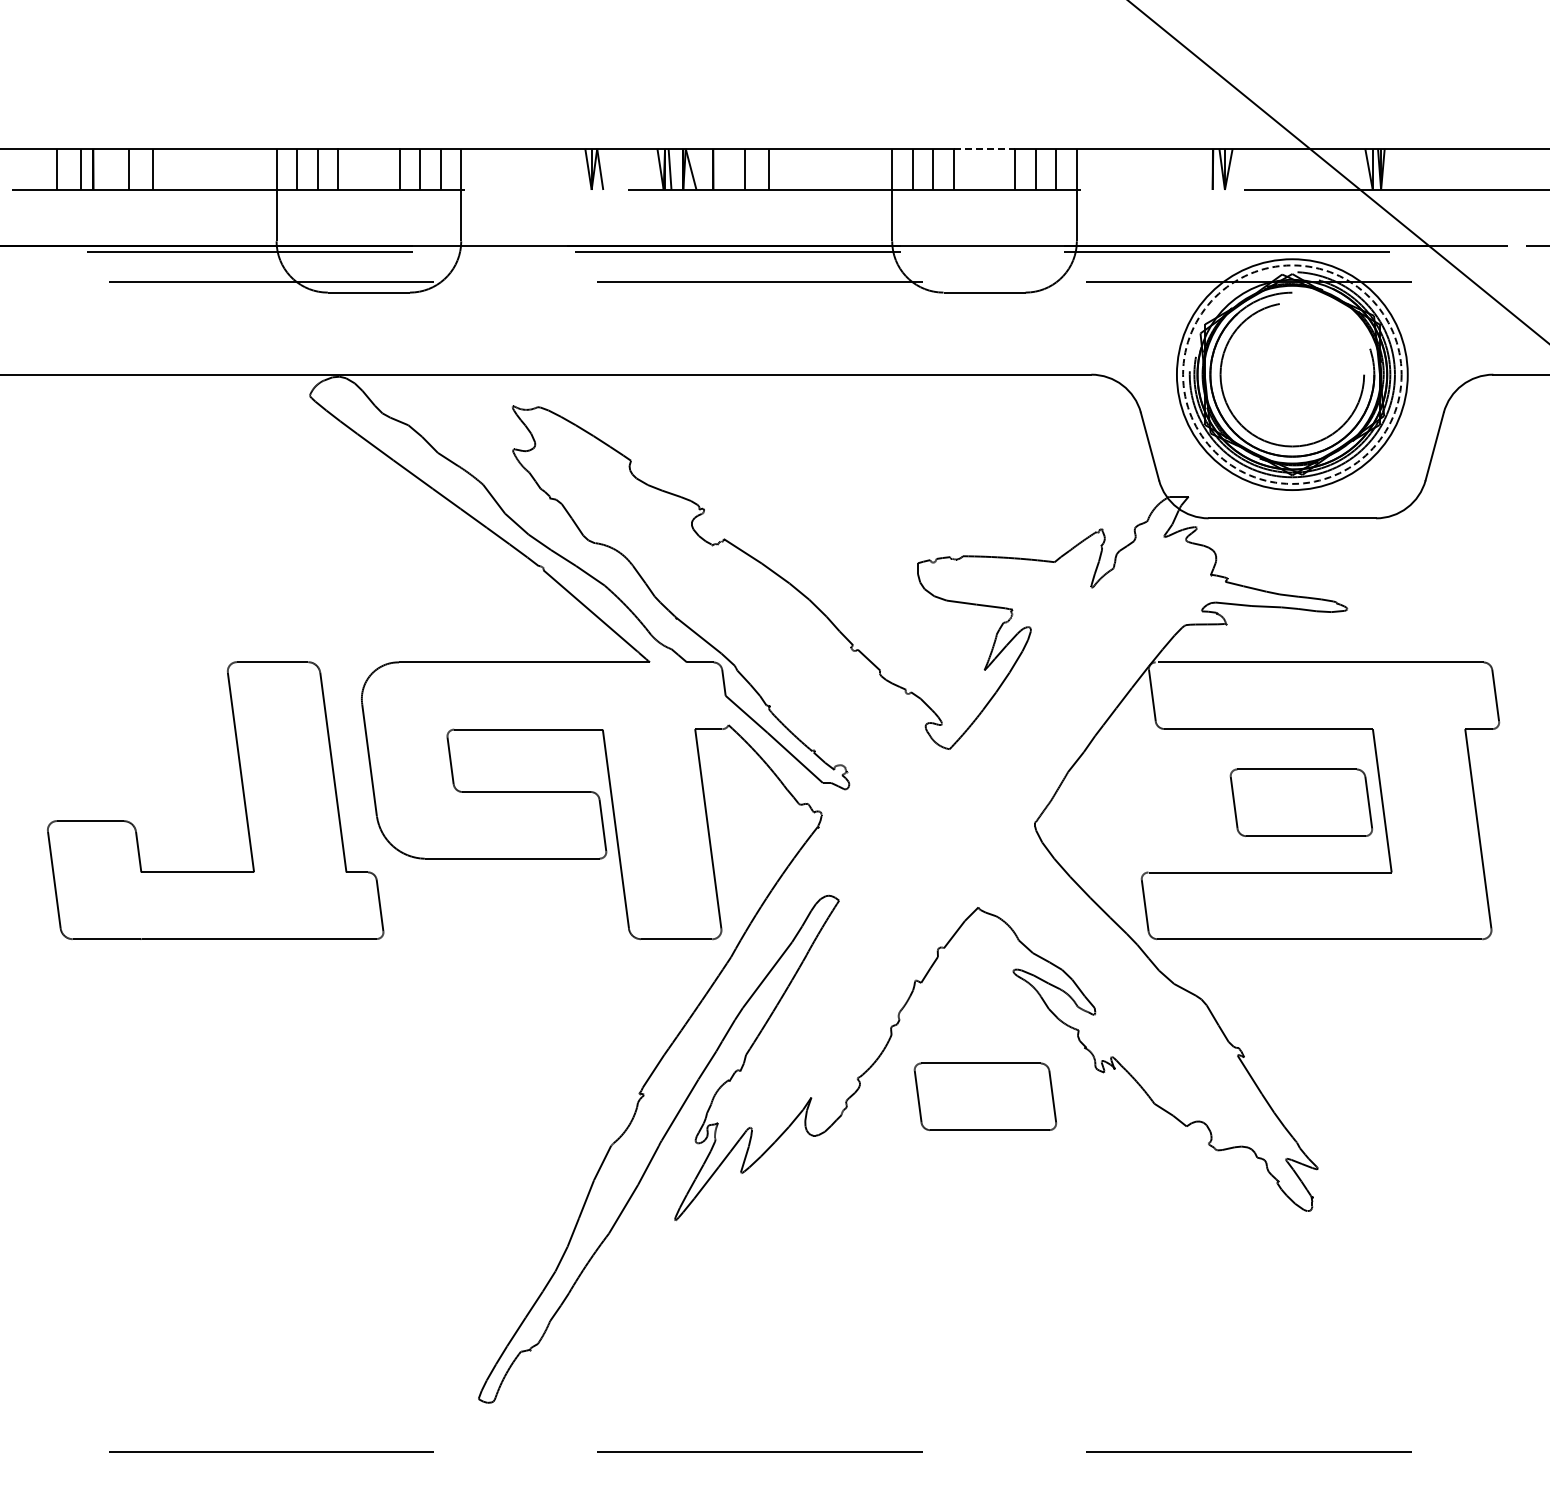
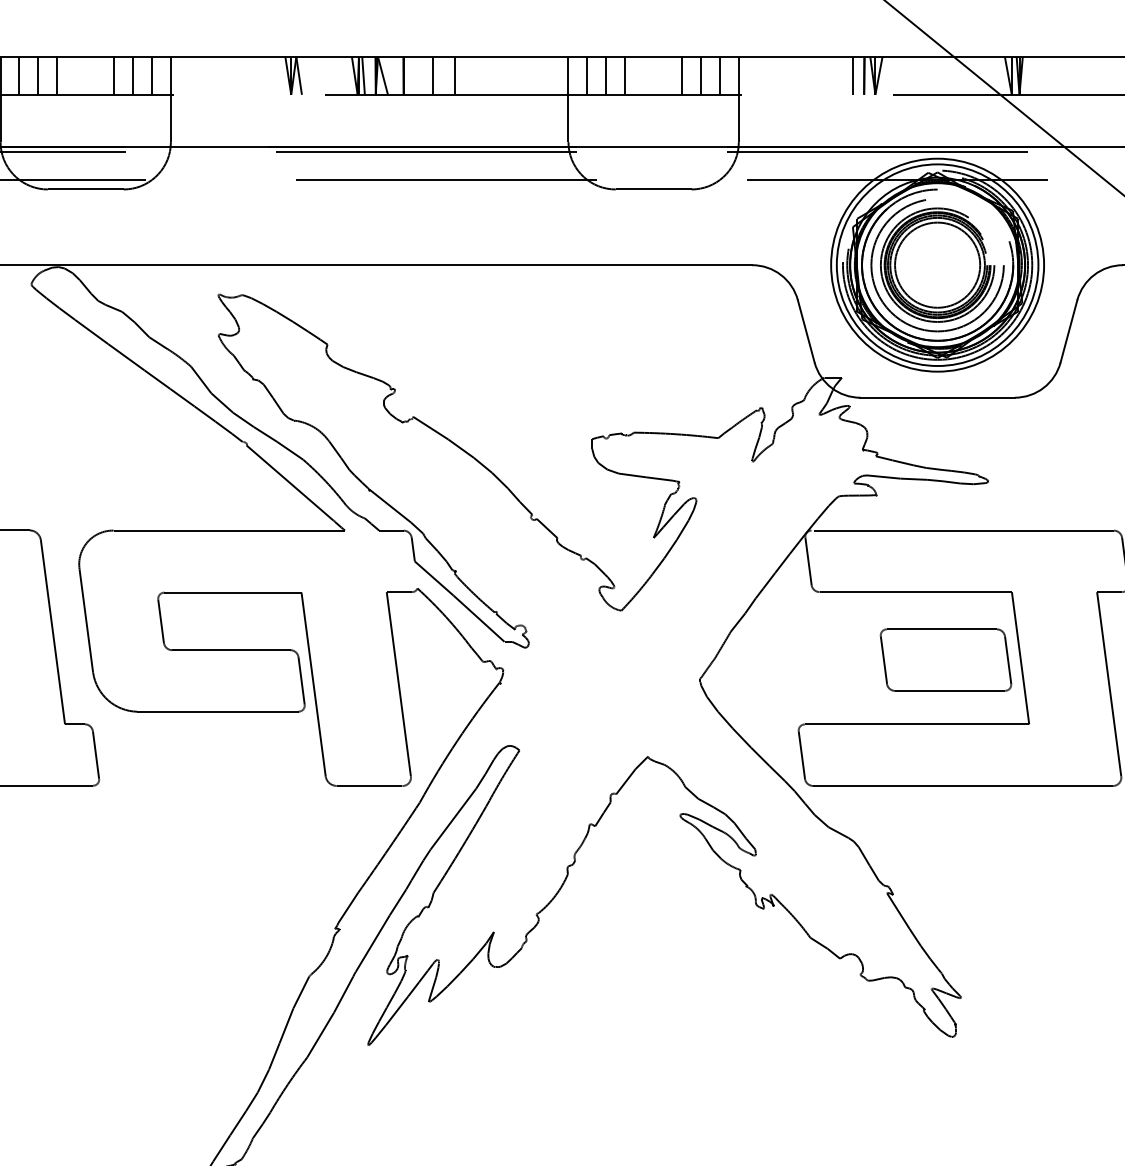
line: (984, 148) -> (653, 56), dashed -> solid
line: (1200, 169) -> (852, 75), added
part: (1291, 374) -> (936, 265), added
circle: (1292, 374) -> (937, 265), dashed -> solid
part: (985, 1096) -> (654, 931), removed

